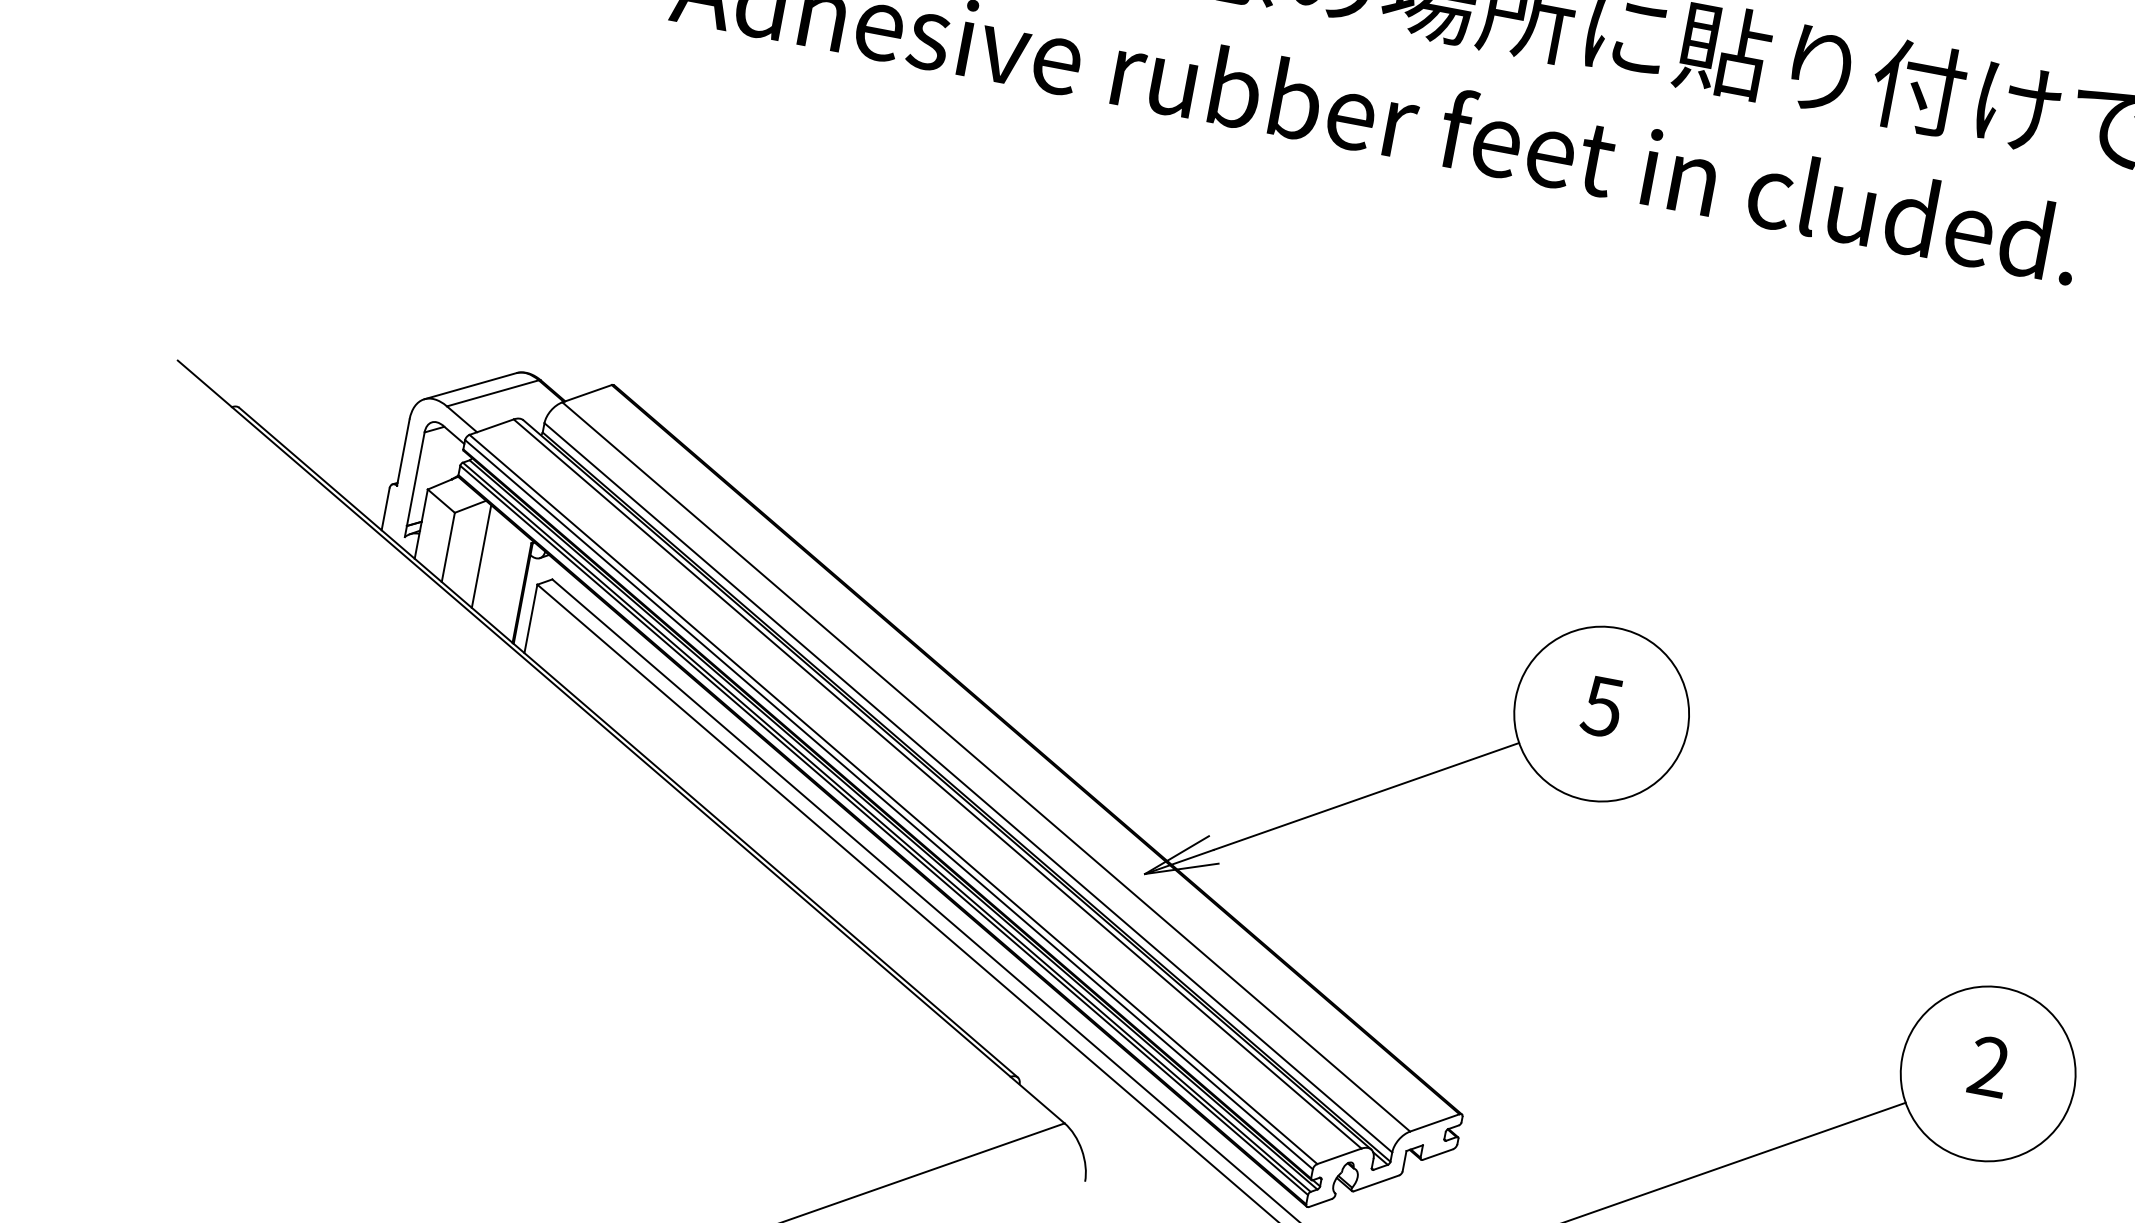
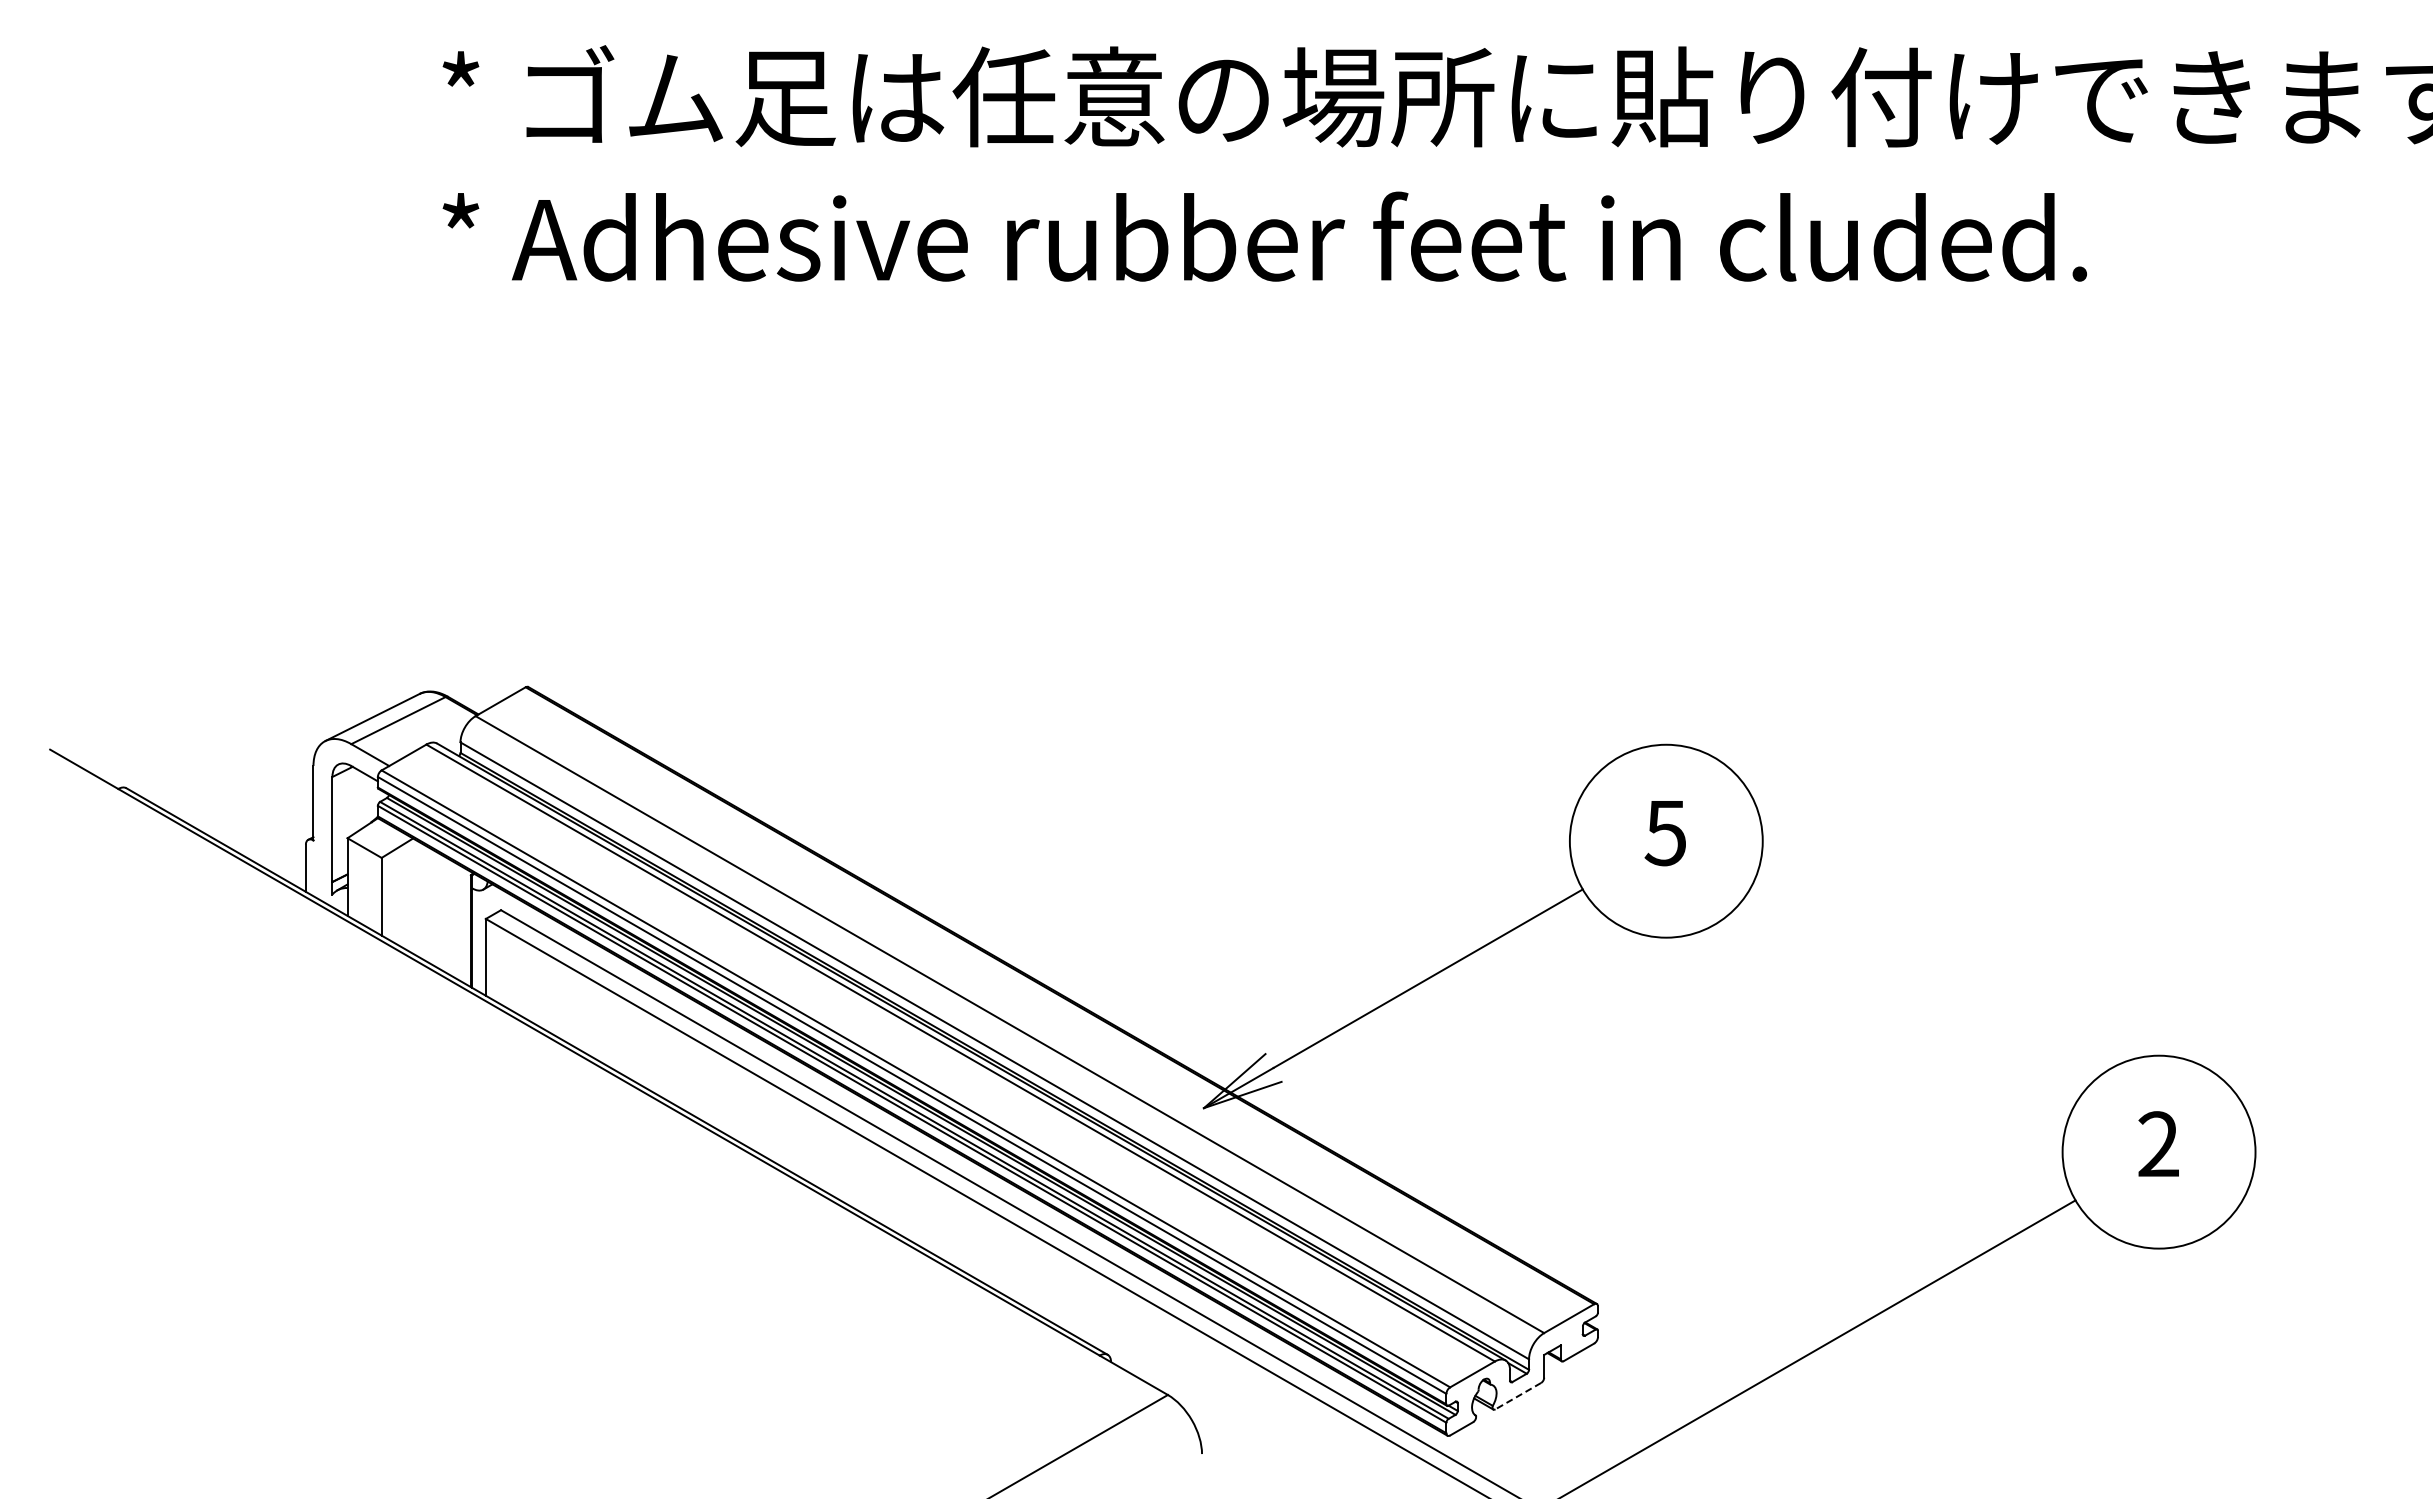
line: (481, 556) -> (419, 899), removed
line: (1375, 1183) -> (1517, 1396), solid -> dashed

